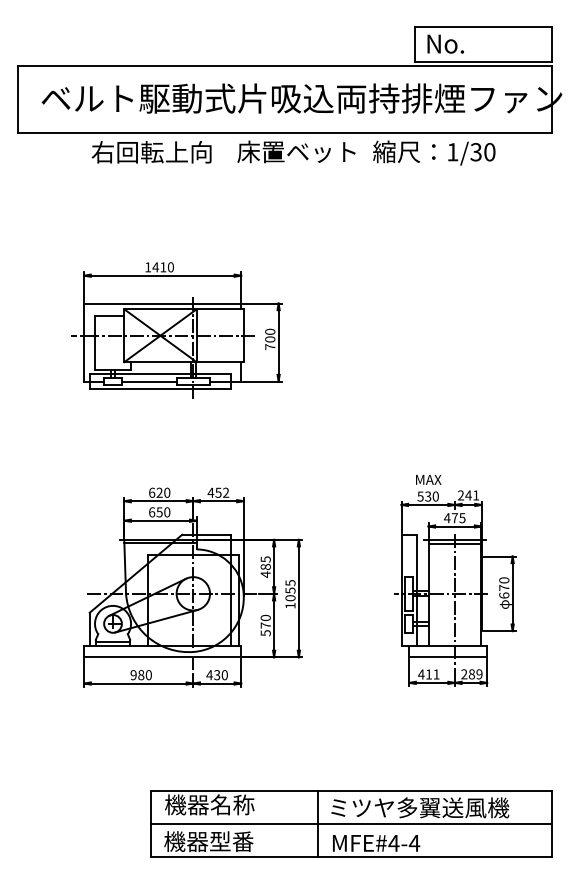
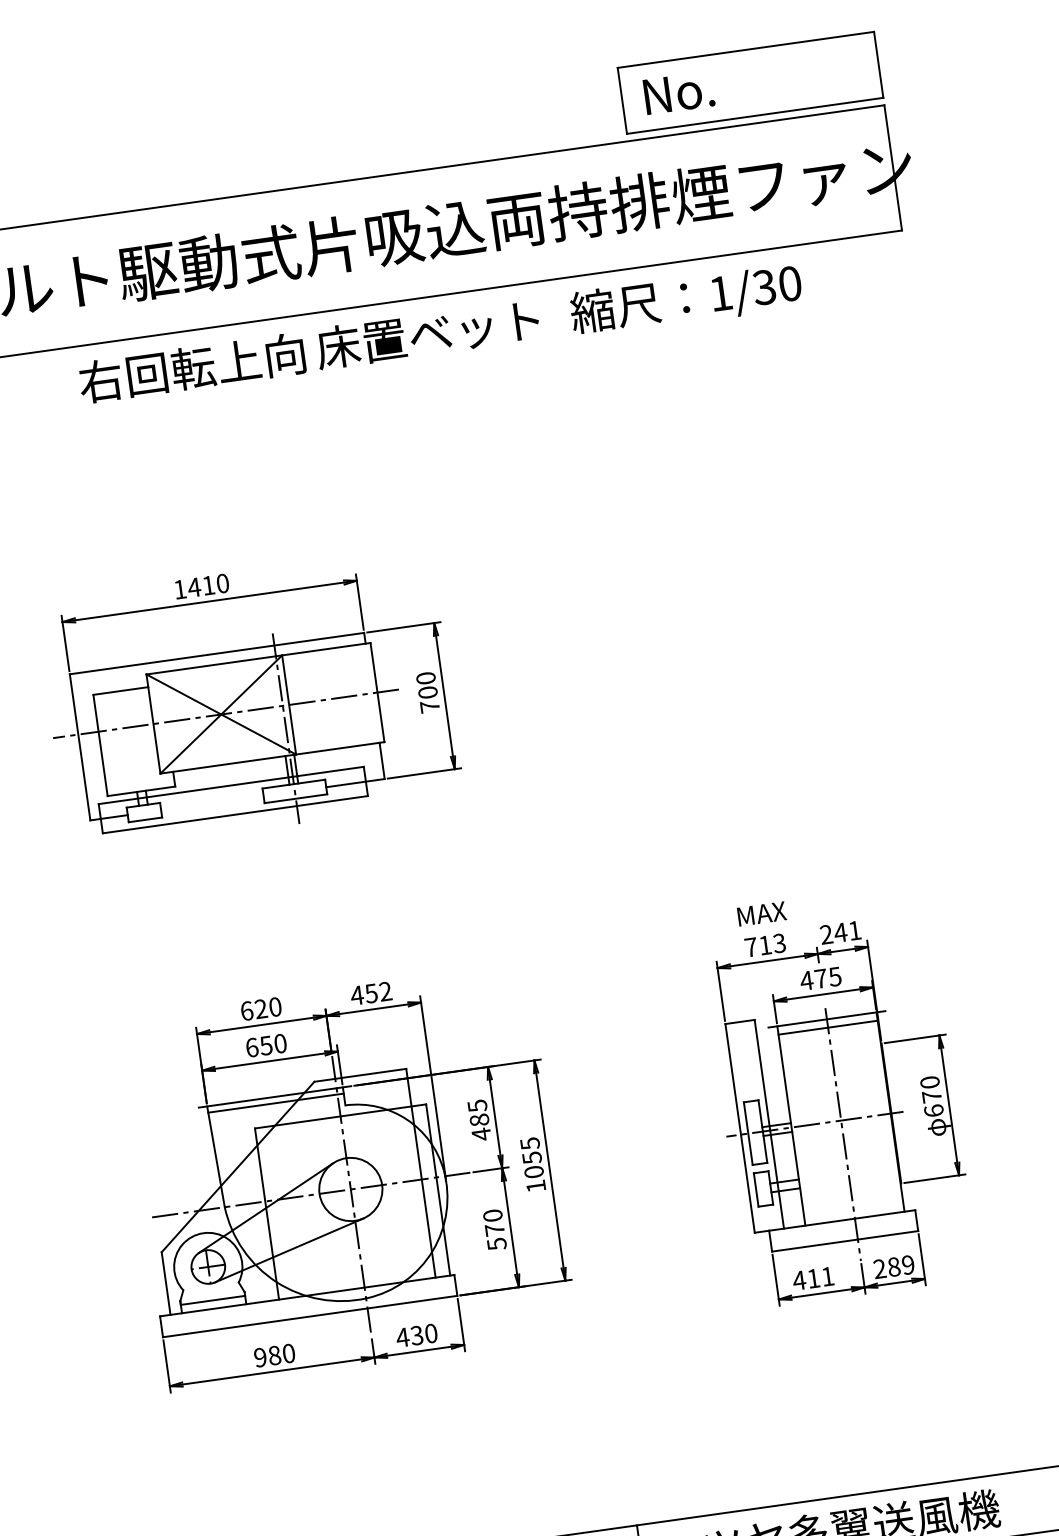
text: (151, 152) -> (191, 368), moved
line: (148, 381) -> (210, 803), removed
text: (427, 496) -> (764, 945), 530 -> 713

